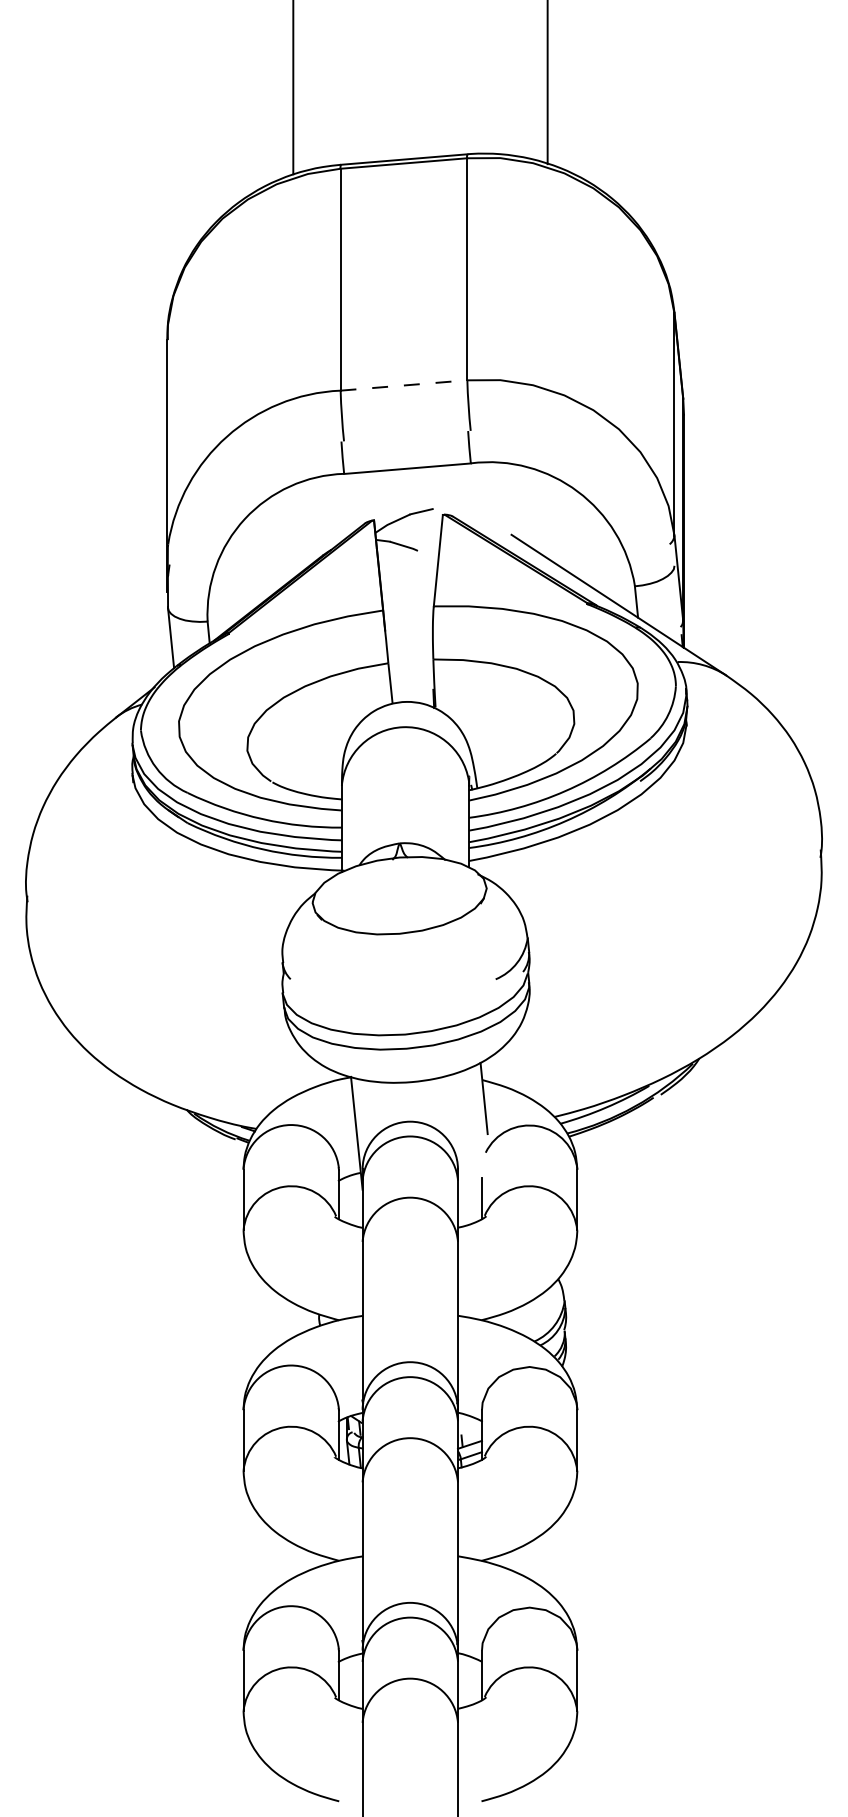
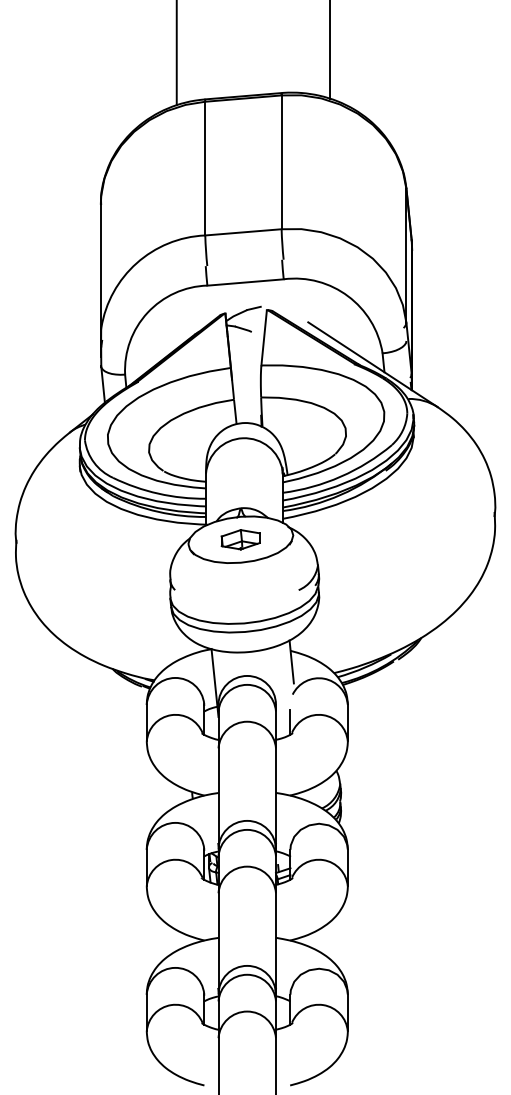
line: (404, 385) -> (243, 232), dashed -> solid
part: (399, 895) -> (240, 539), added

